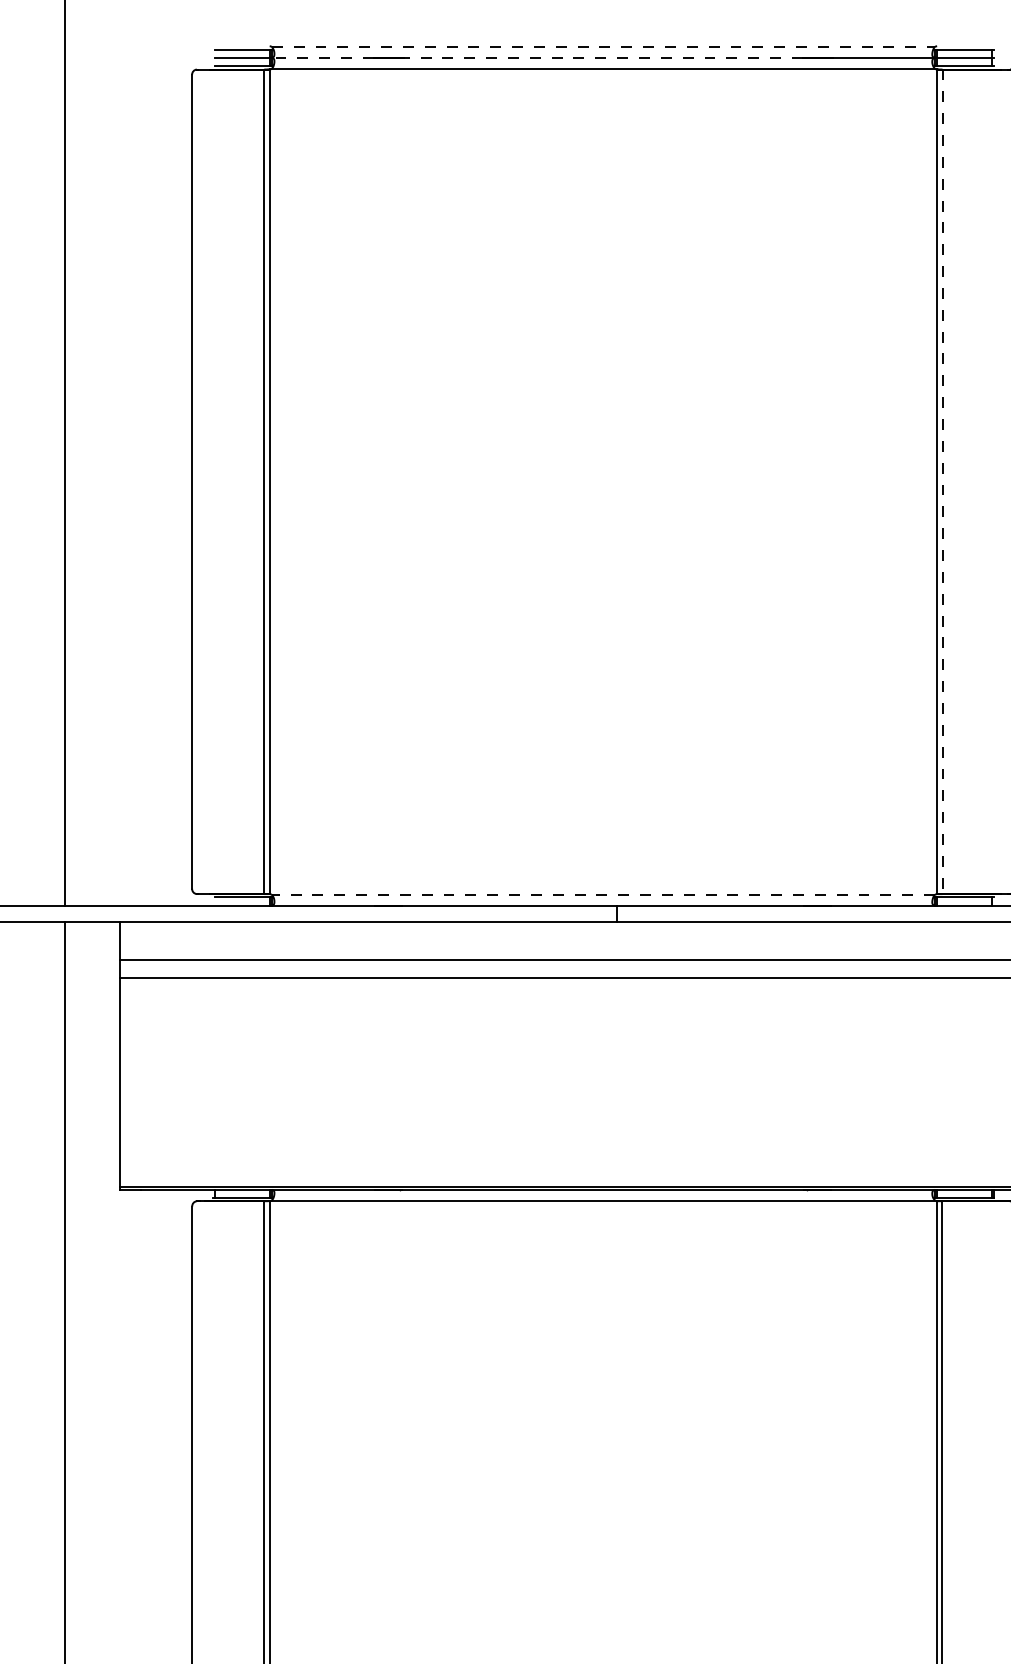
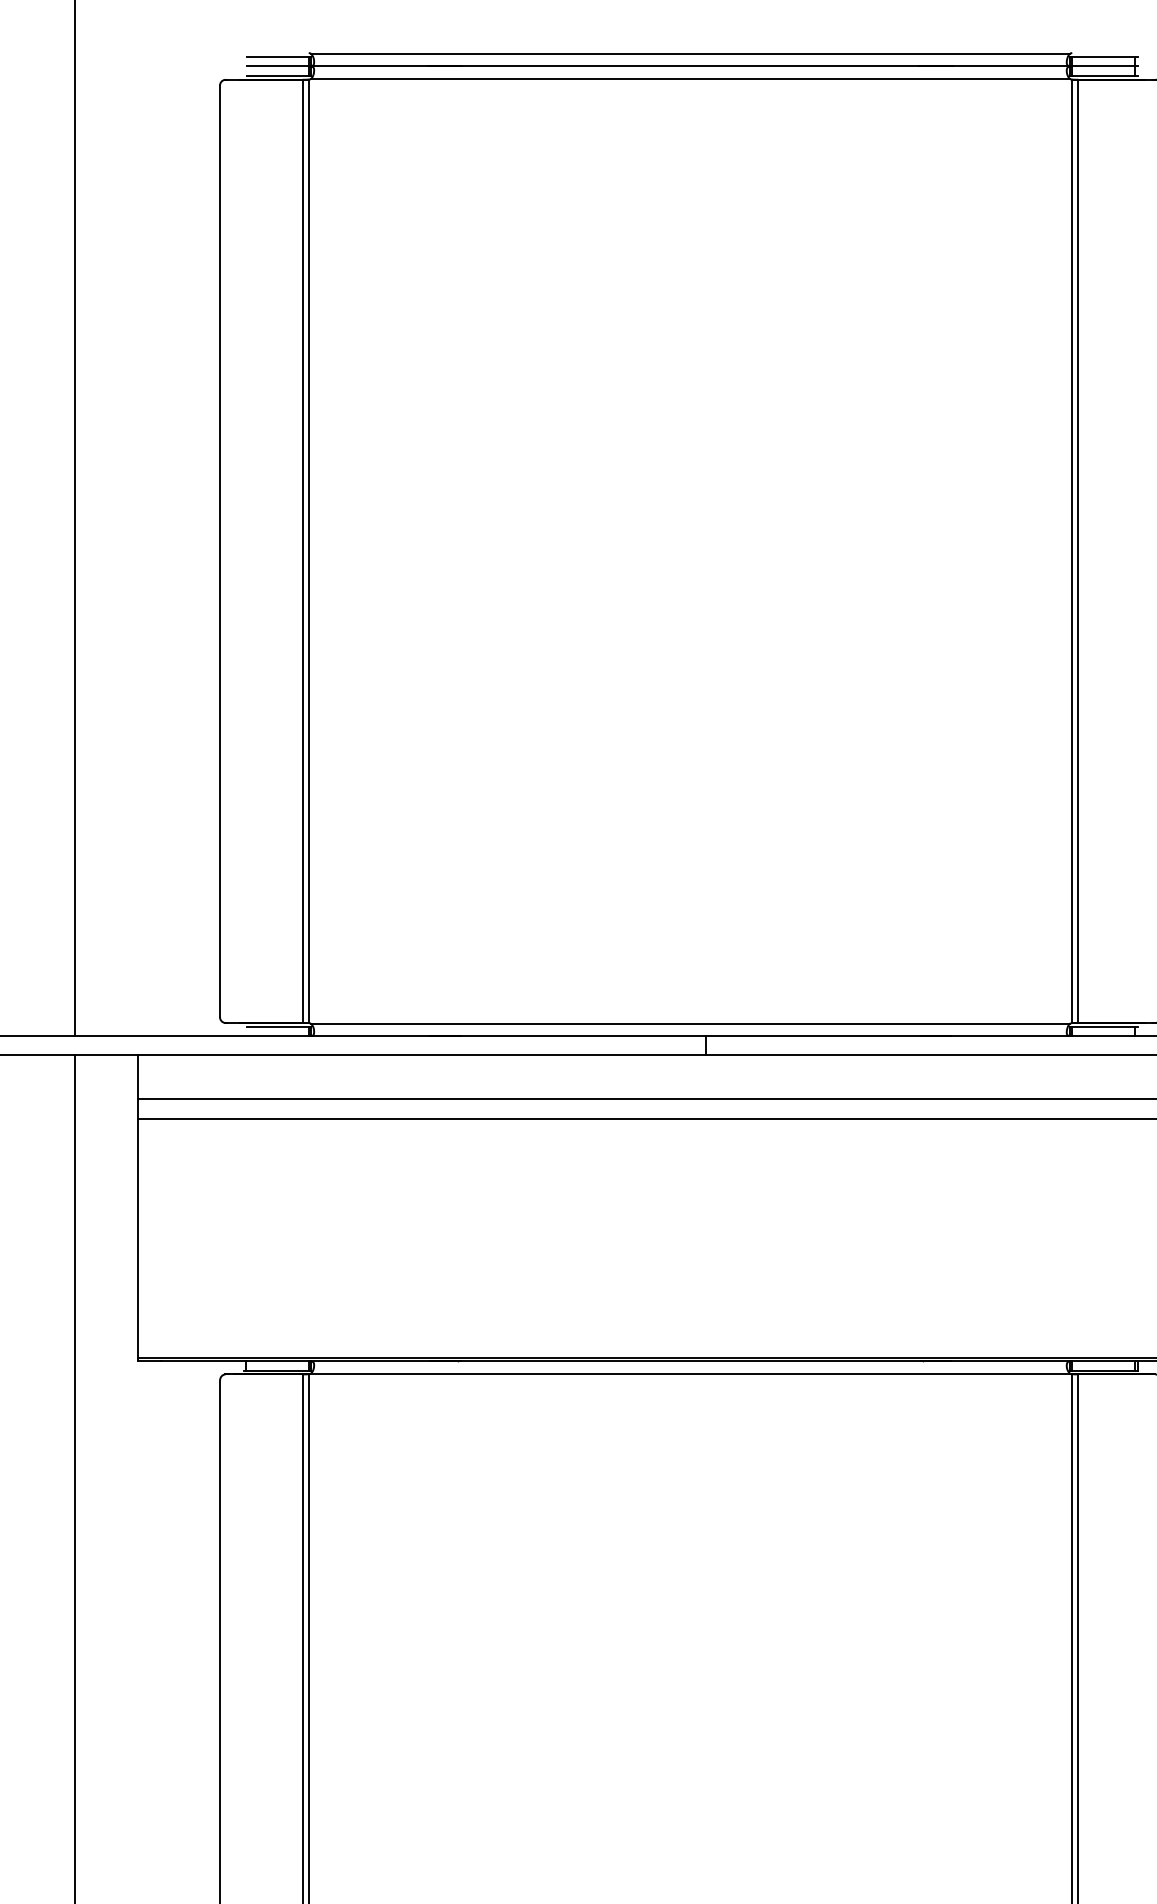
line: (603, 46) -> (690, 53), dashed -> solid
line: (322, 57) -> (369, 65), dashed -> solid
line: (602, 57) -> (689, 65), dashed -> solid
line: (942, 482) -> (1078, 552), dashed -> solid
line: (603, 894) -> (690, 1023), dashed -> solid

